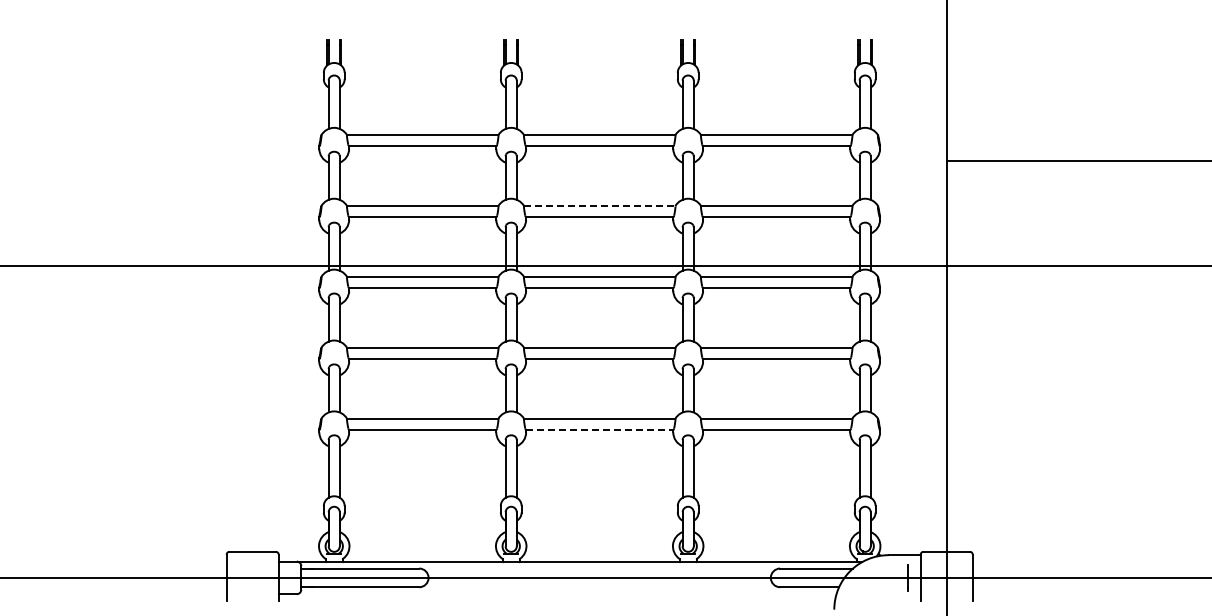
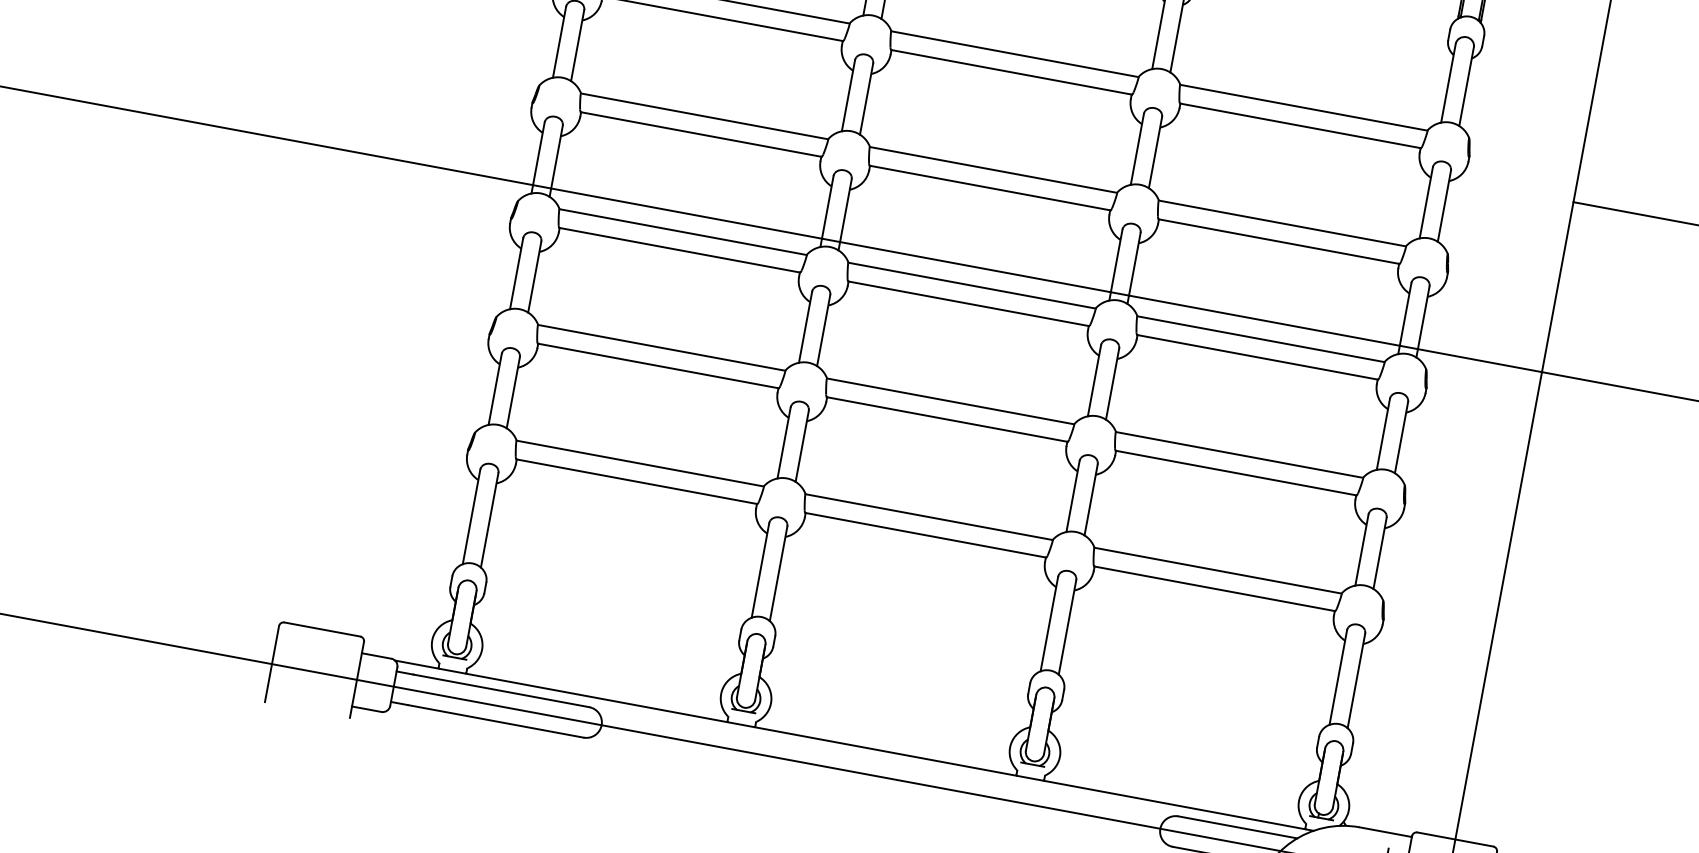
line: (599, 206) -> (993, 170), dashed -> solid
line: (599, 429) -> (925, 534), dashed -> solid

